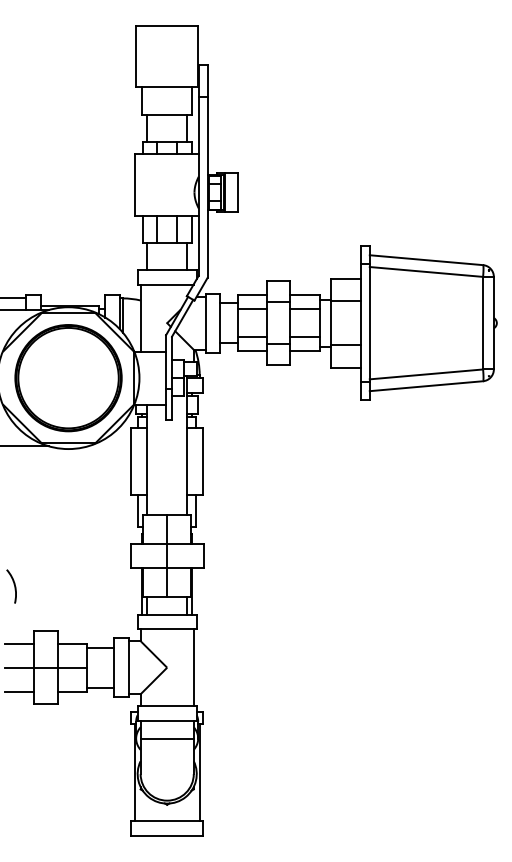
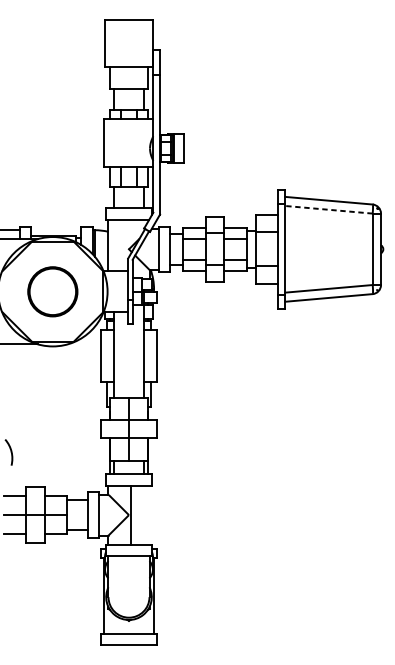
line: (426, 271) -> (329, 209), solid -> dashed
part: (68, 378) -> (52, 291), size x0.6
line: (193, 667) -> (130, 514), moved
line: (166, 738) -> (128, 569), removed

